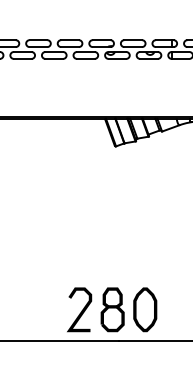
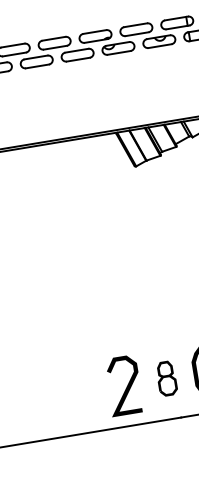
part: (112, 309) -> (166, 378), size x0.6

